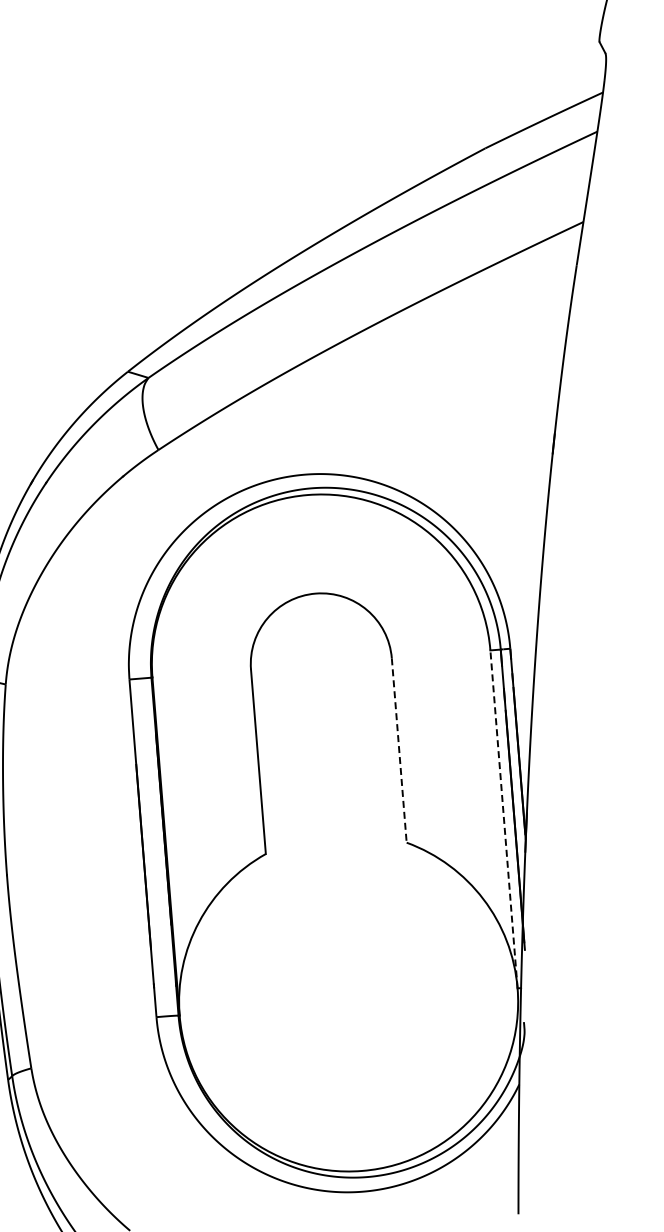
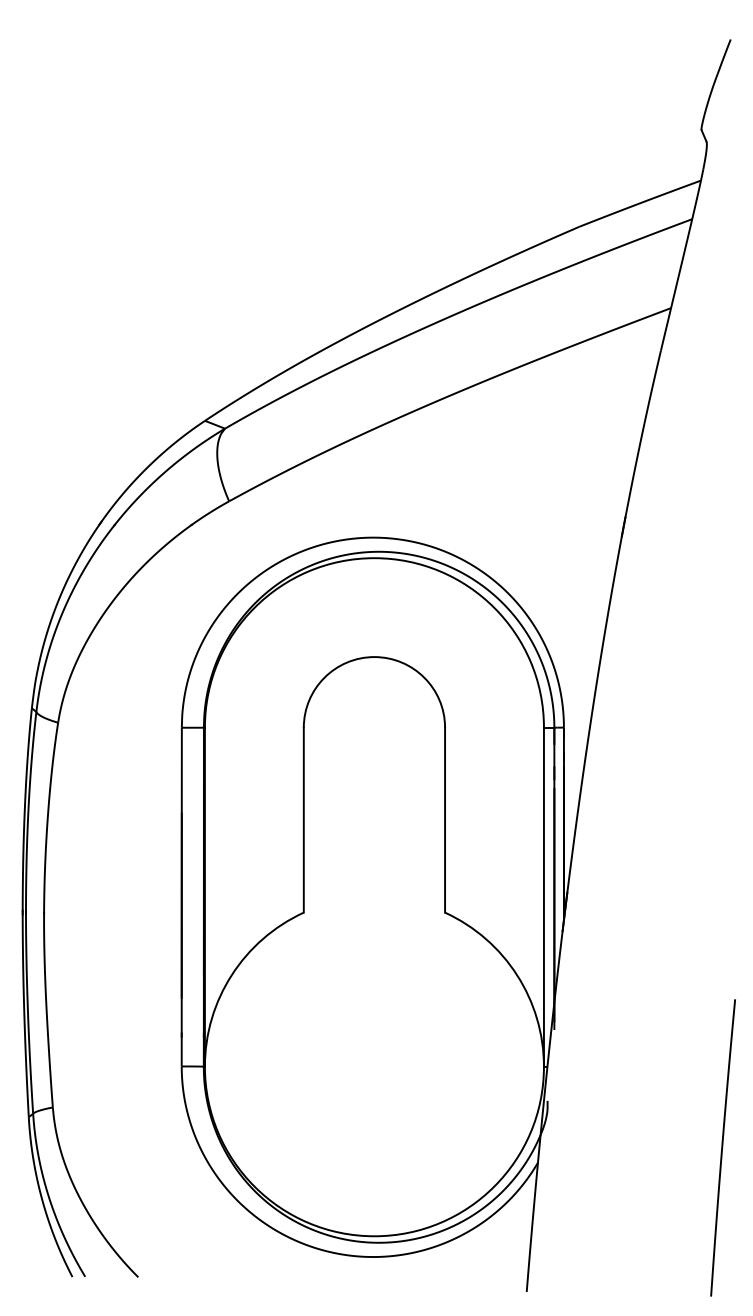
line: (399, 750) -> (445, 820), dashed -> solid
line: (503, 819) -> (543, 897), dashed -> solid

